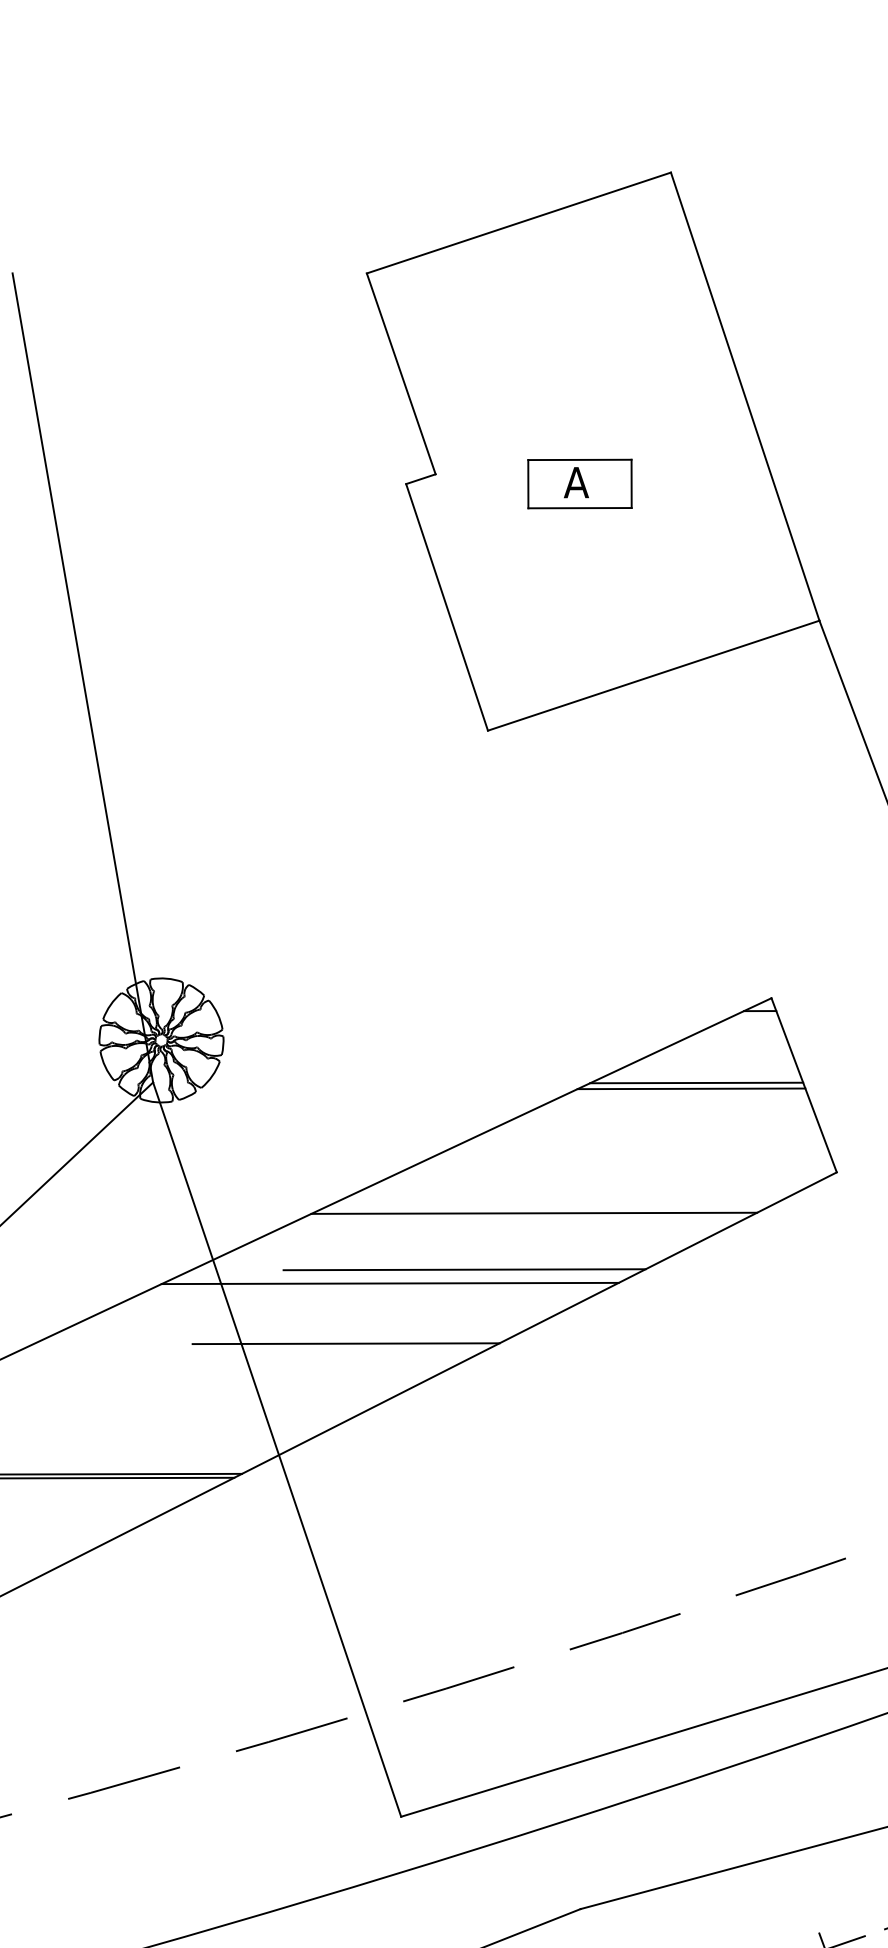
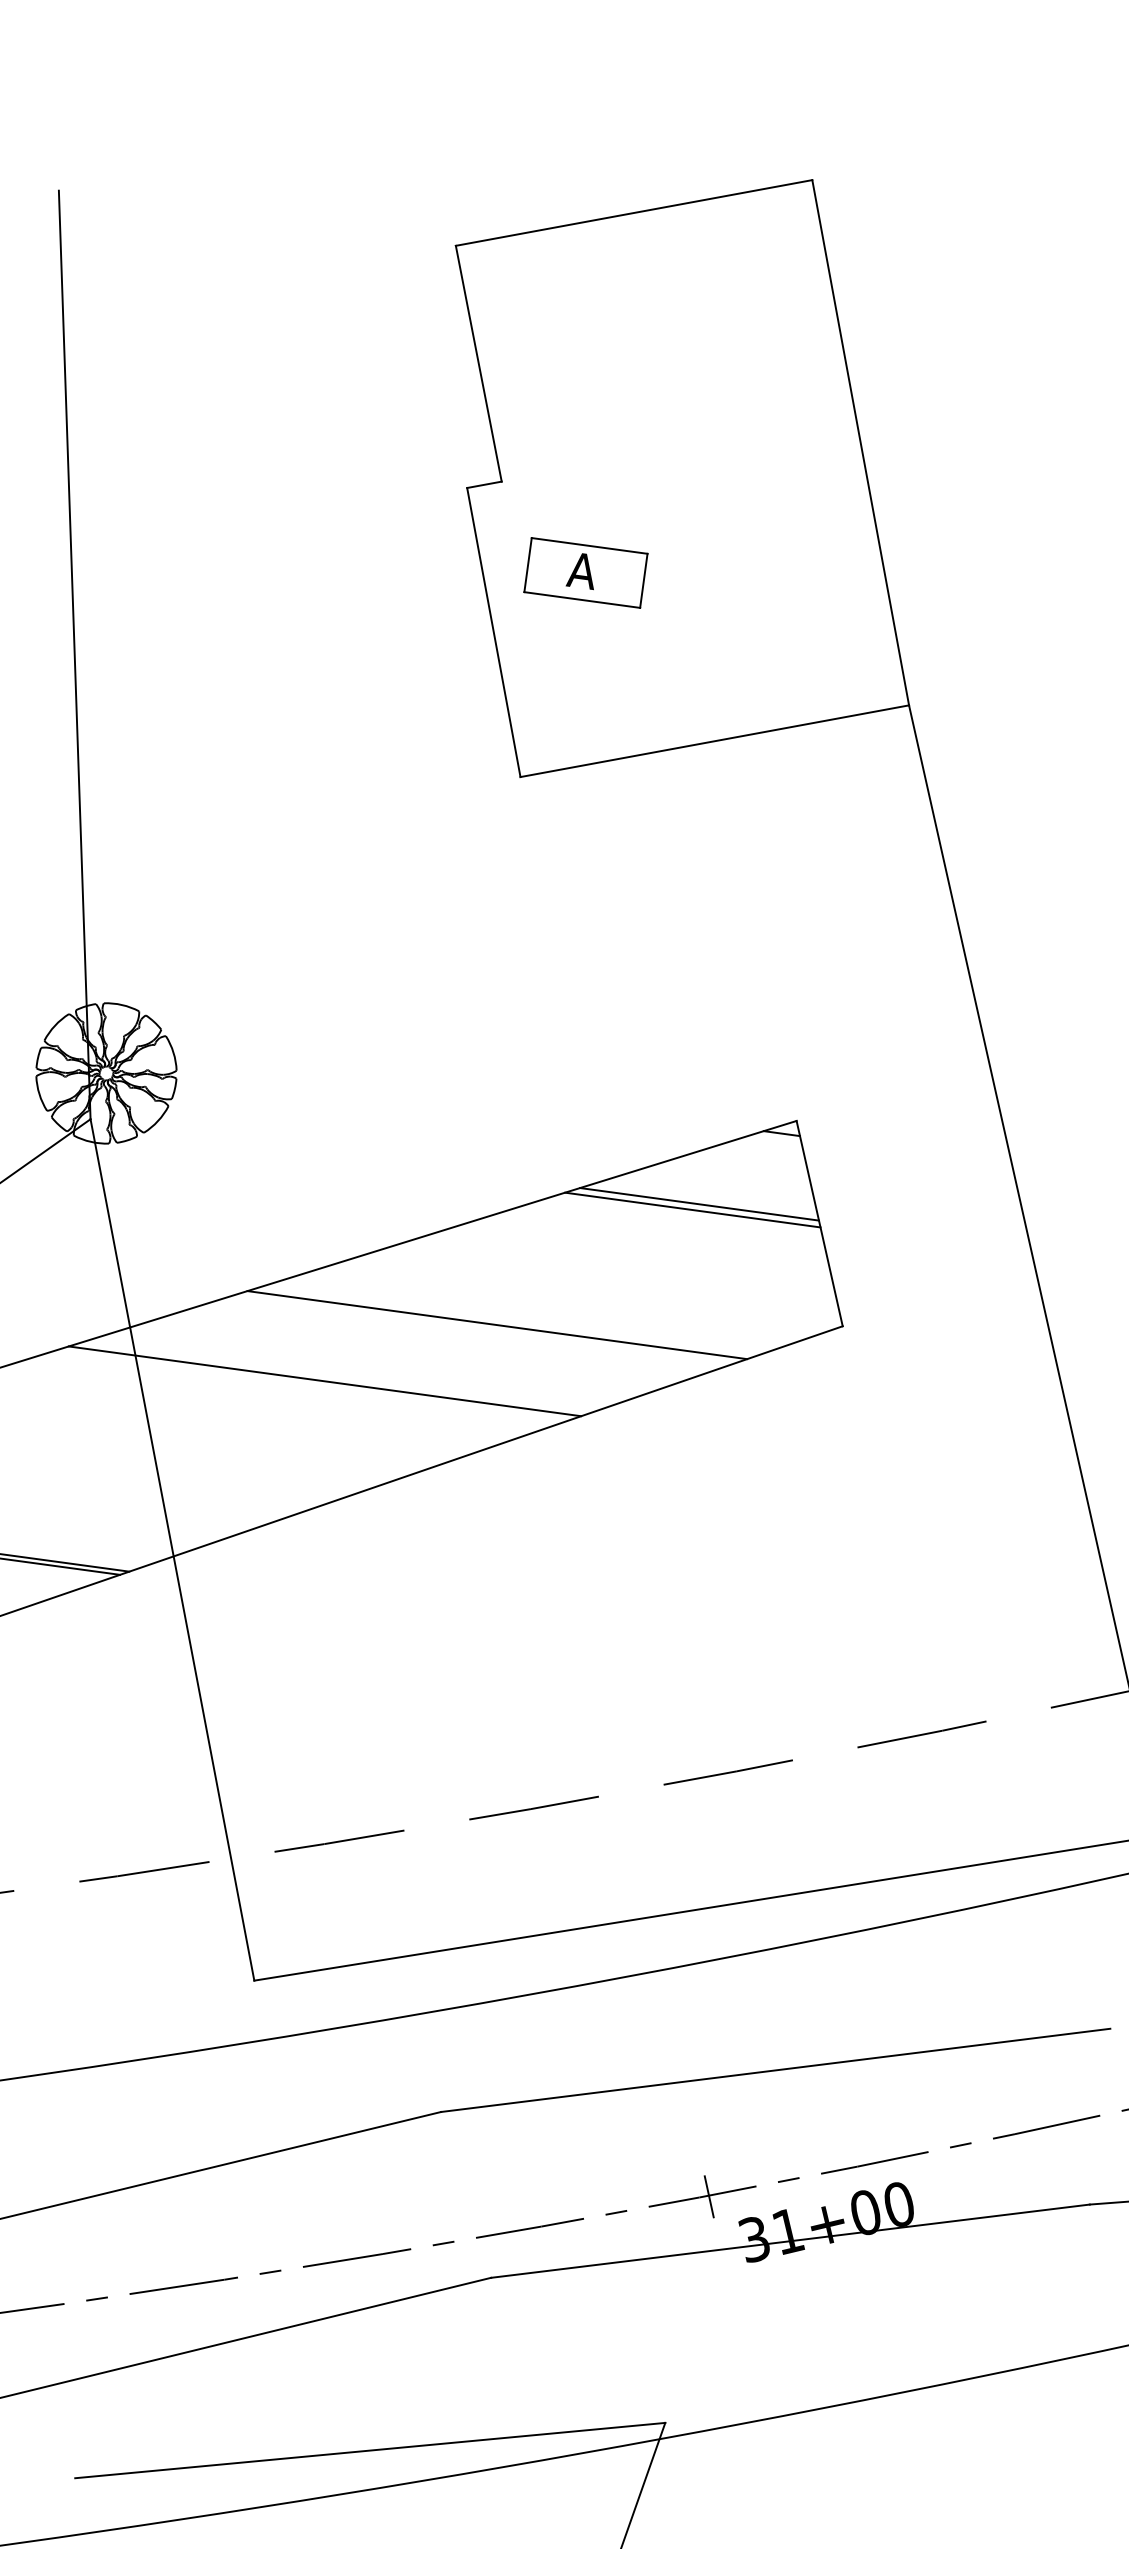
part: (579, 483) -> (585, 572), moved
line: (464, 1269) -> (410, 1377), removed
line: (346, 1343) -> (266, 1441), removed

